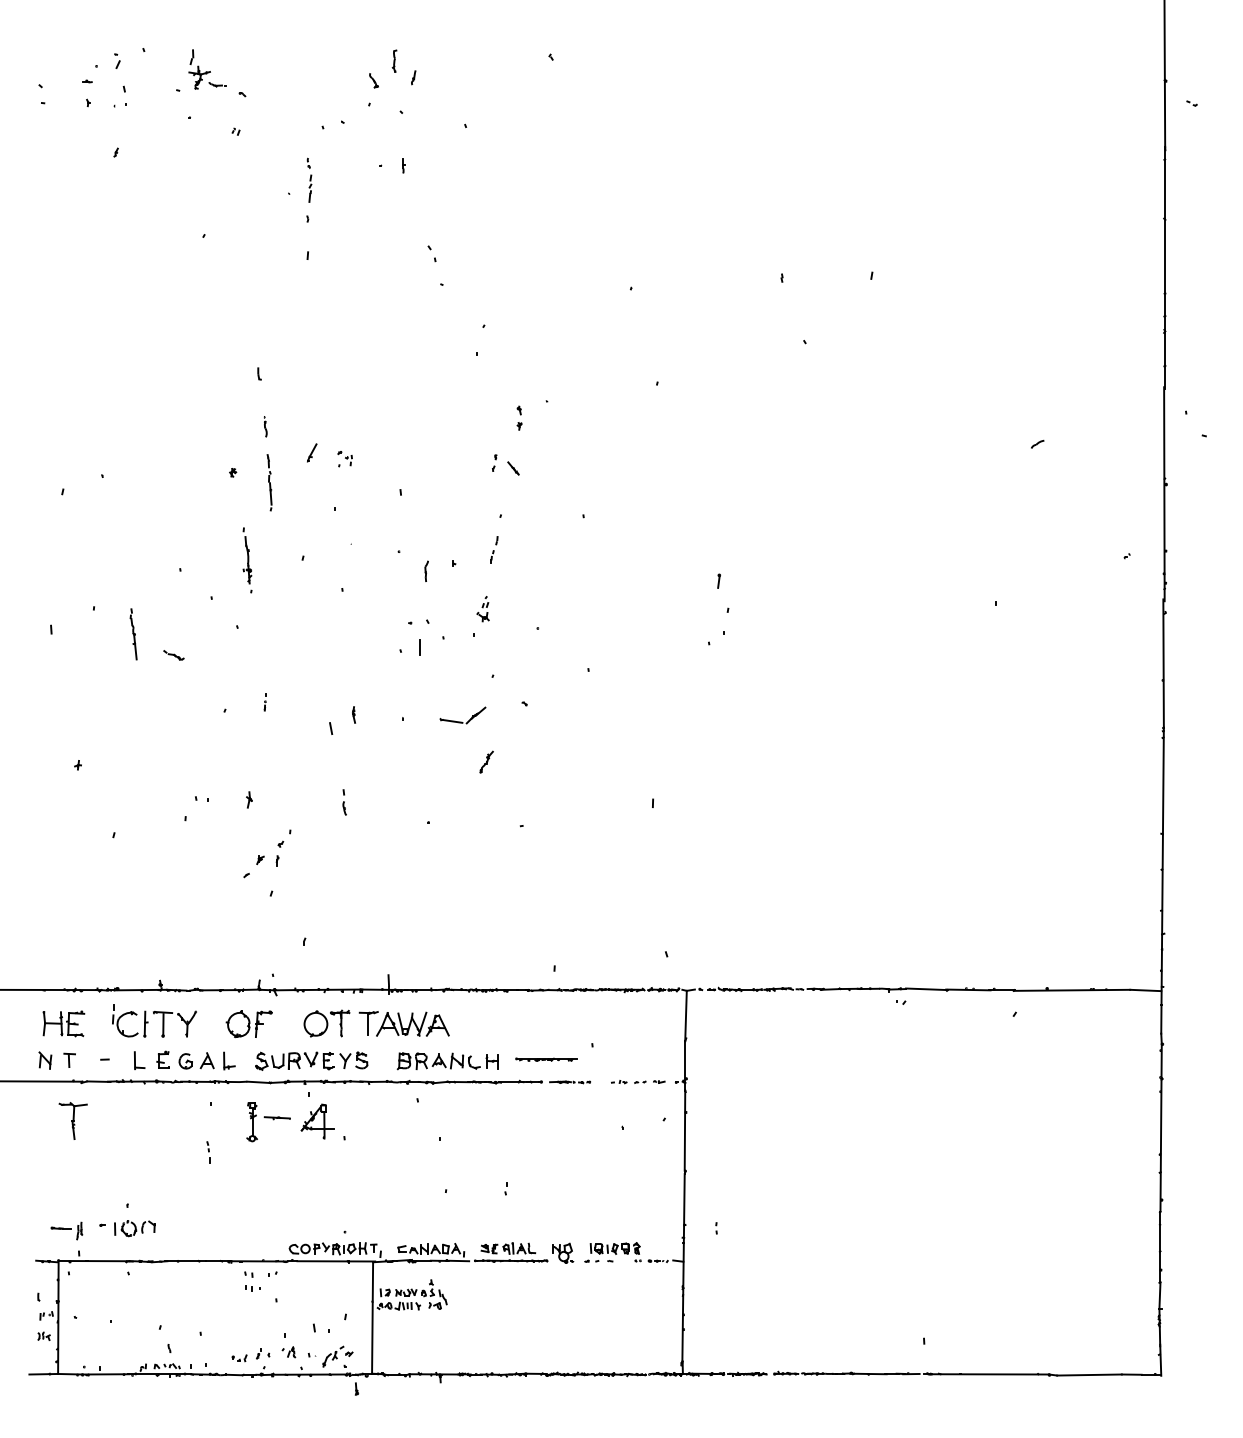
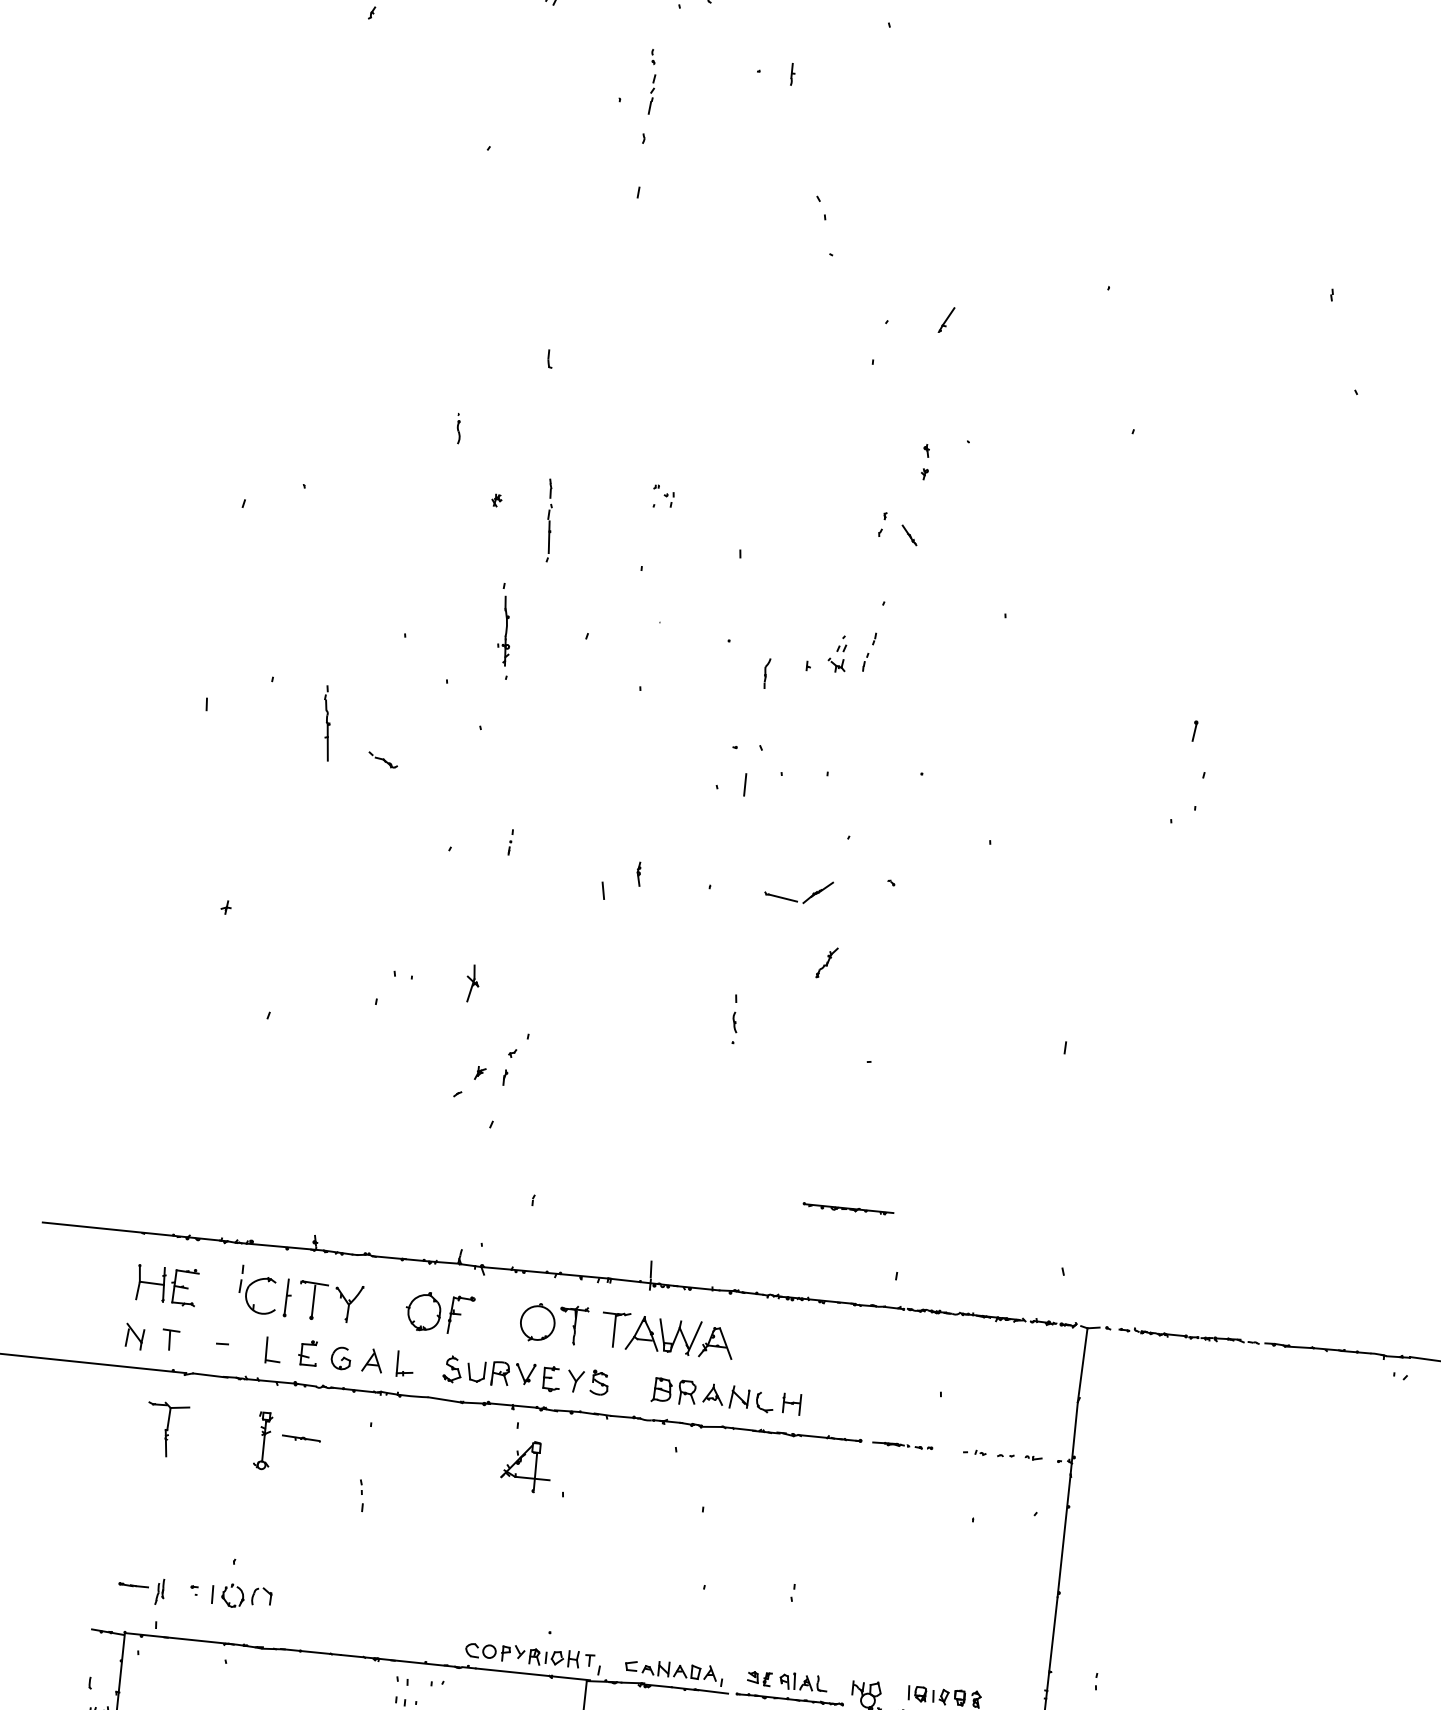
line: (265, 426) -> (458, 428), moved
part: (312, 452) -> (947, 319), moved
part: (482, 609) -> (836, 654), moved
part: (249, 799) -> (473, 983), size x1.6
part: (344, 802) -> (735, 1013), moved
part: (546, 1059) -> (848, 1208), moved
part: (268, 1122) -> (287, 1443), moved

